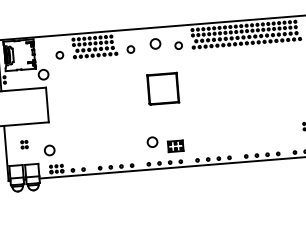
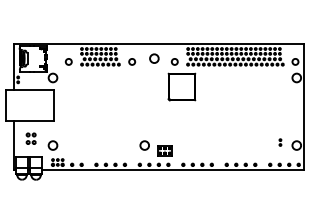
part: (162, 88) -> (181, 86), moved
part: (23, 144) -> (30, 138), size x1.6

